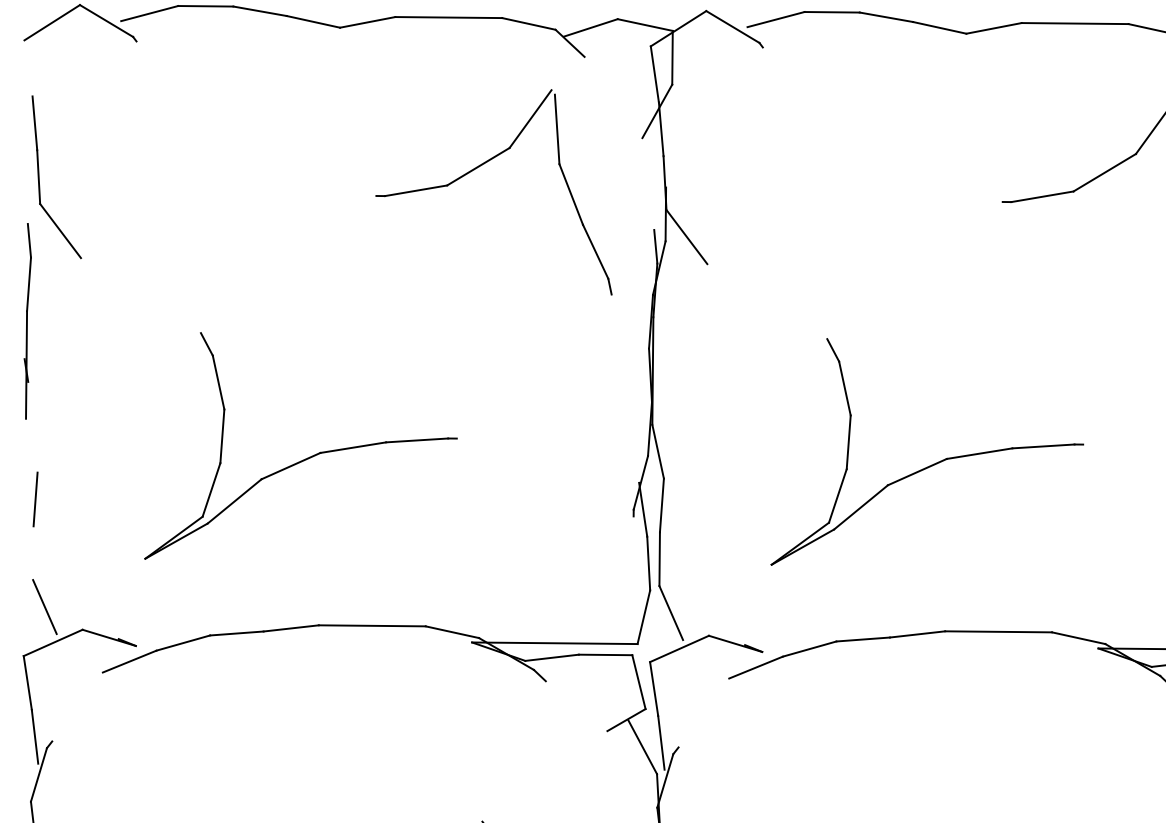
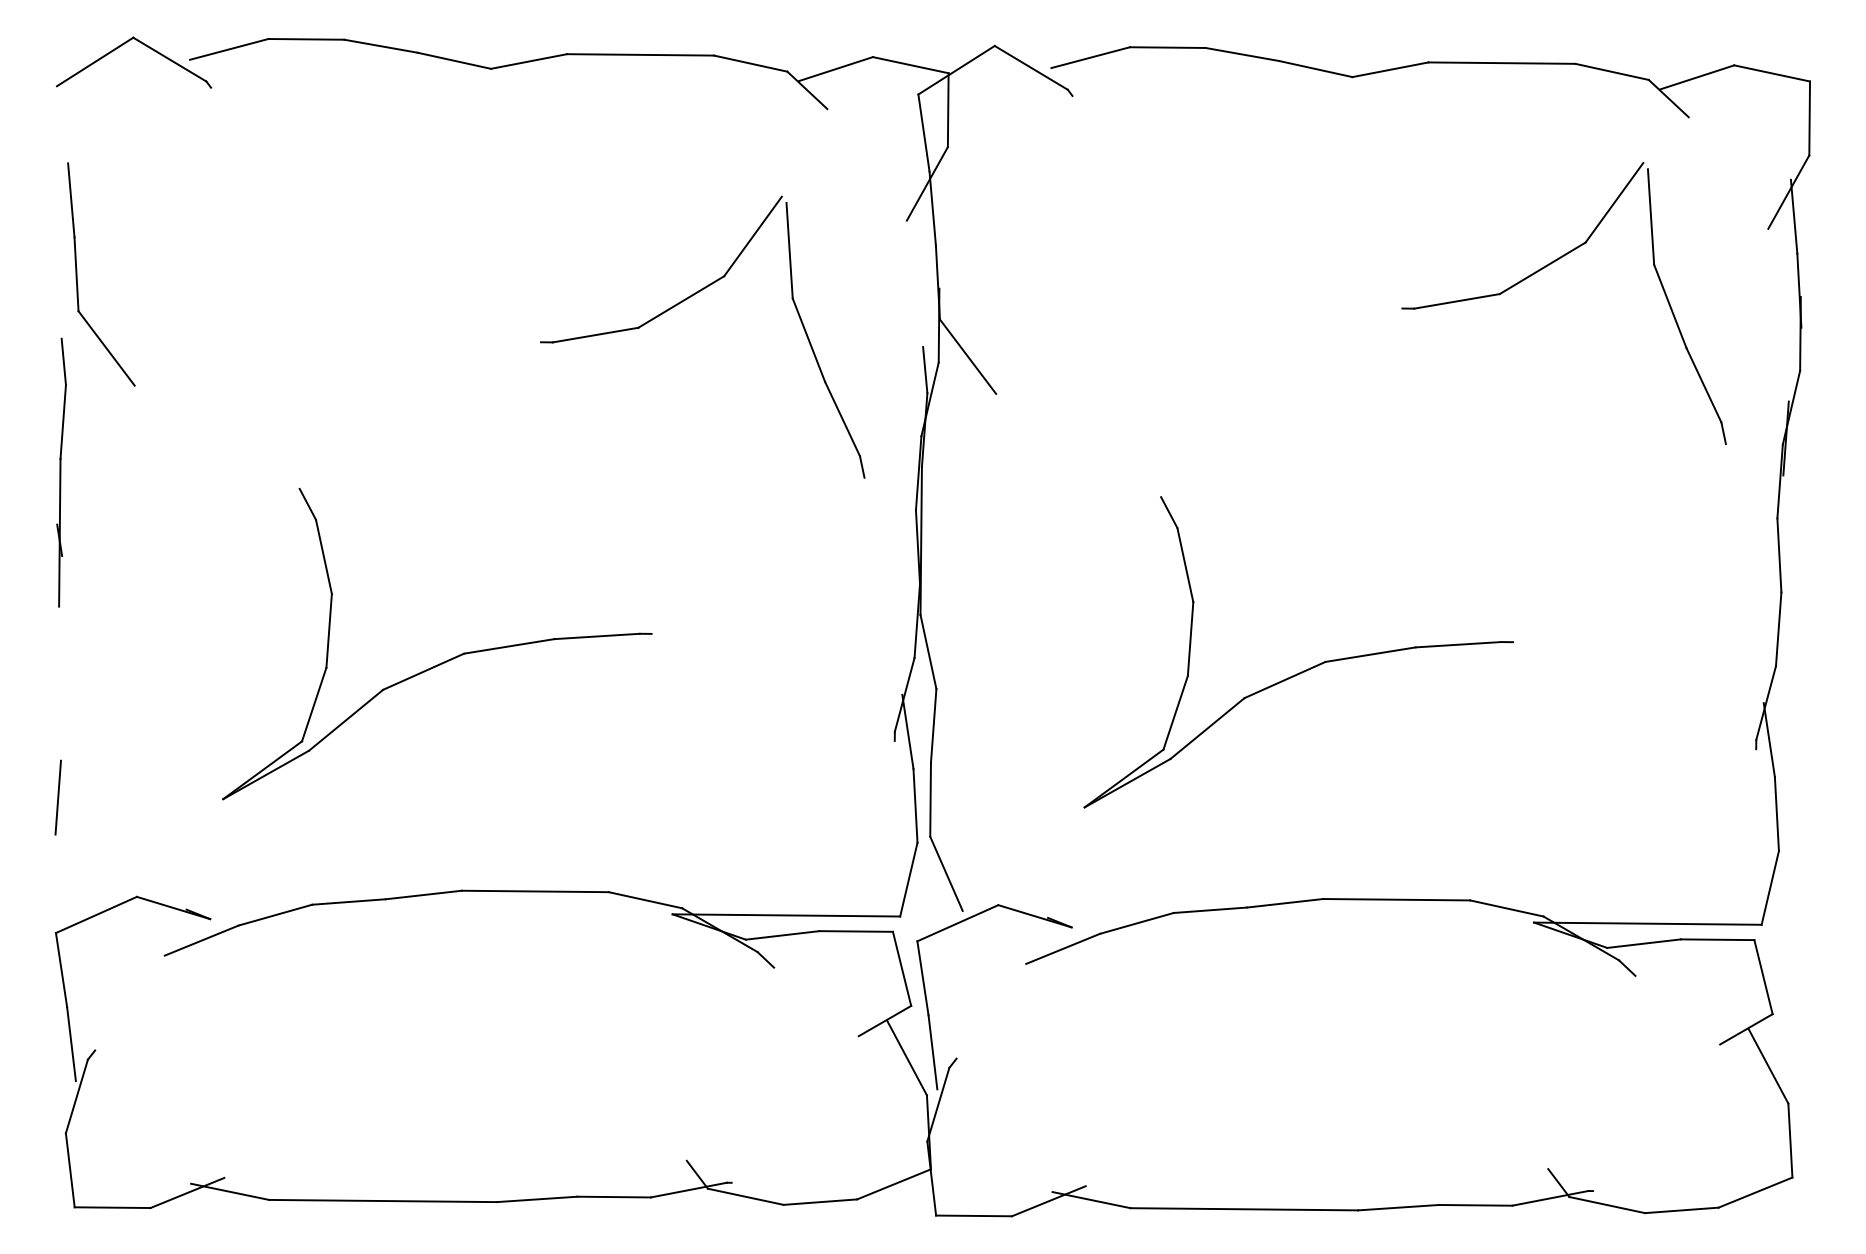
part: (480, 166) -> (684, 301), moved
line: (35, 499) -> (57, 797), moved
line: (44, 606) -> (84, 865), removed

